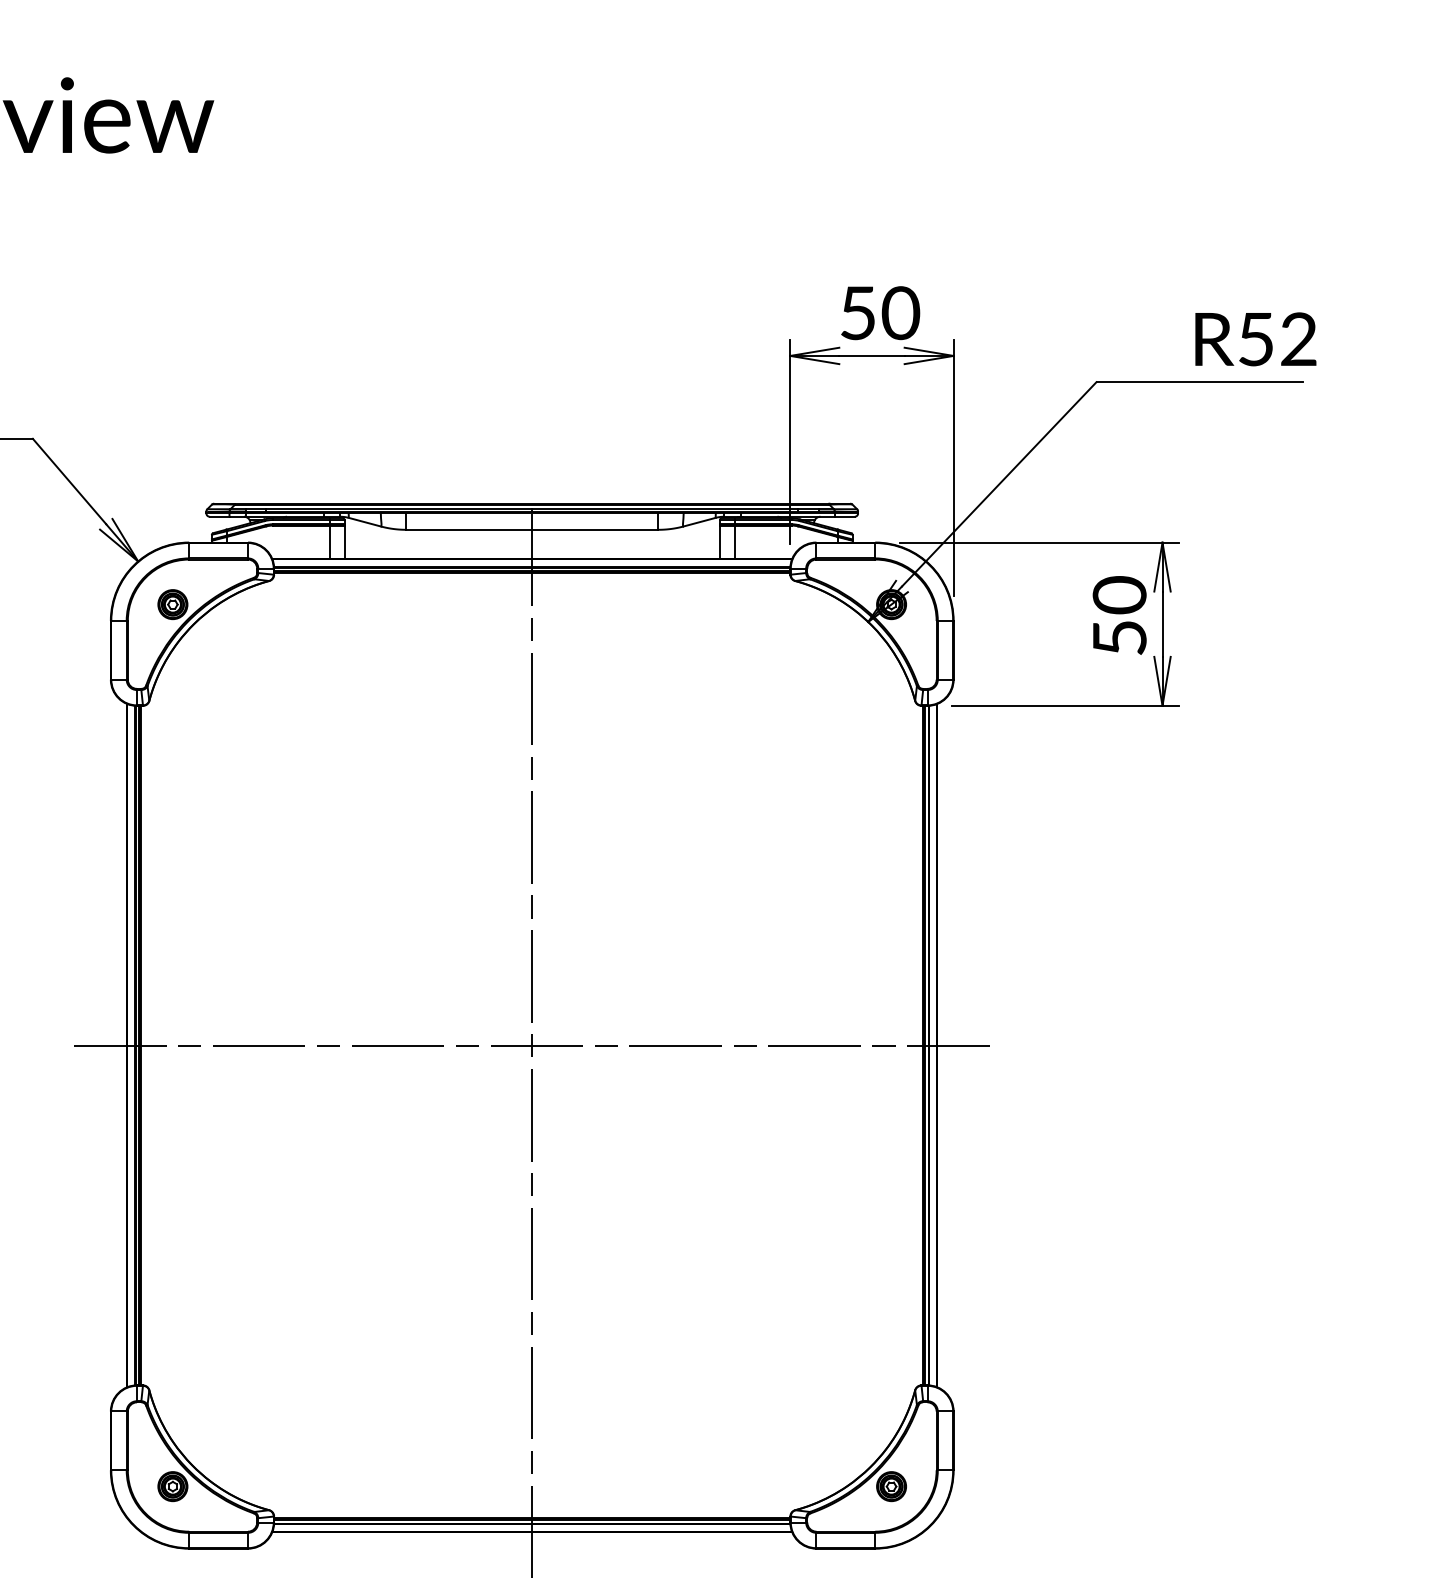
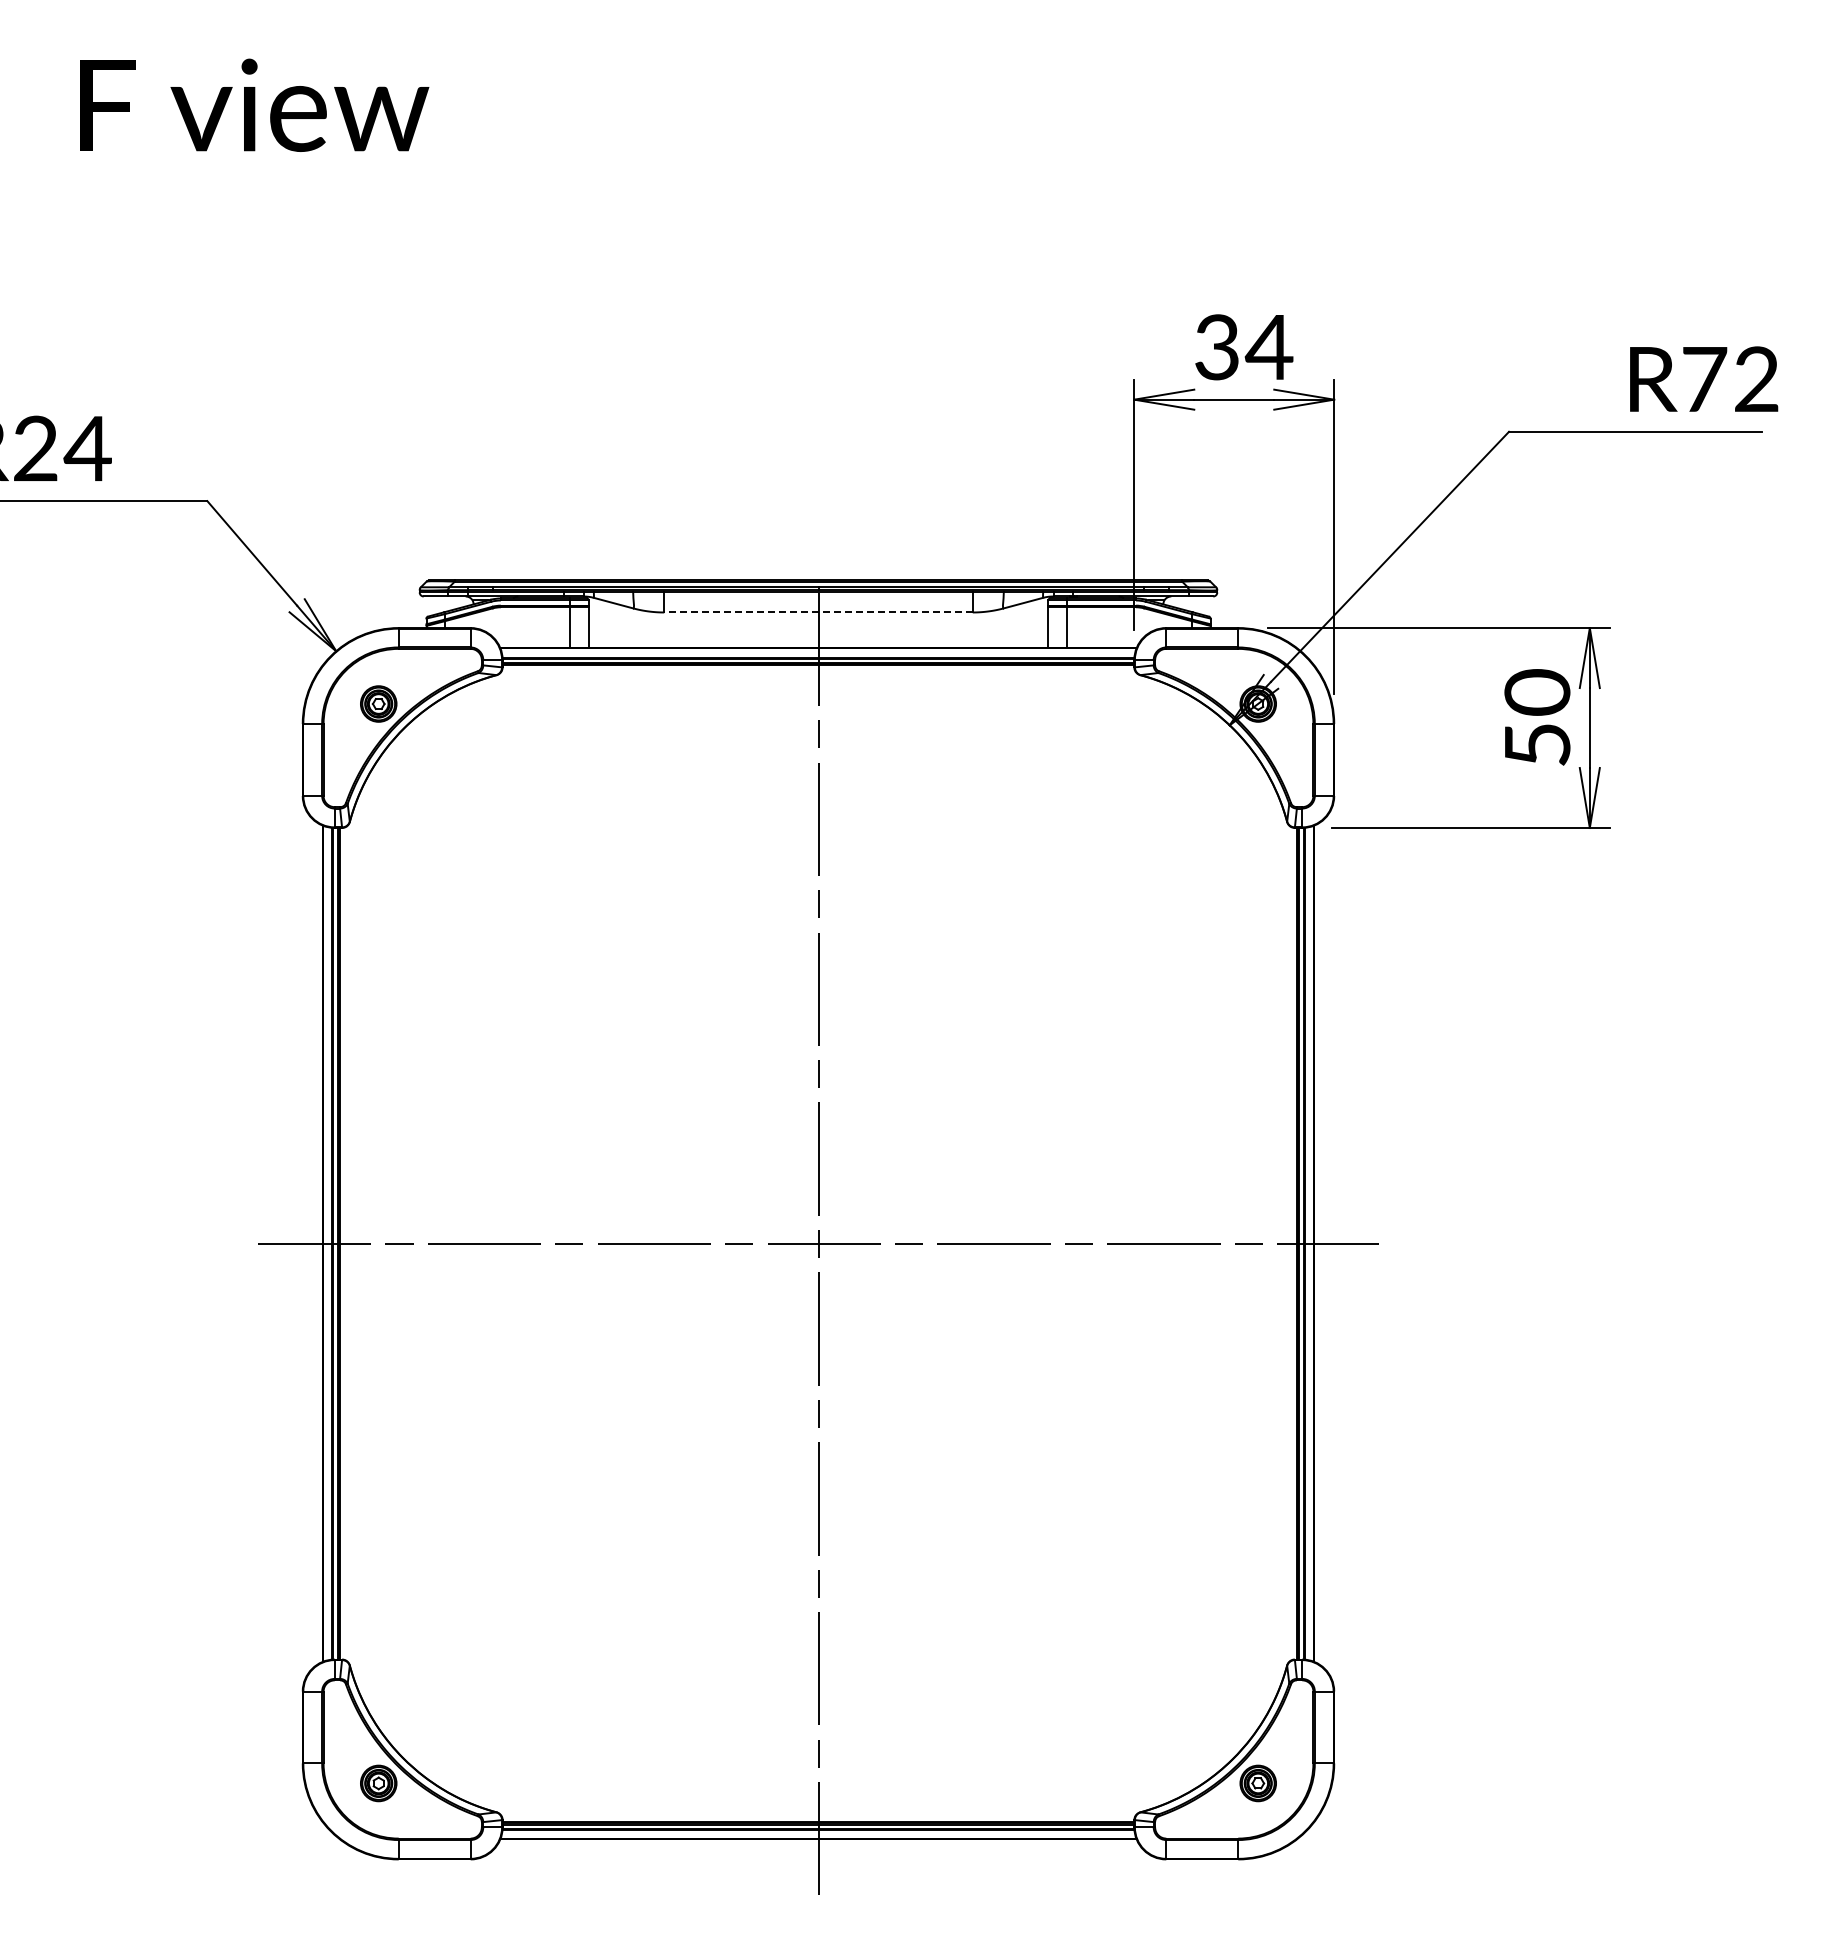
text: (880, 313) -> (1244, 347), 50 -> 34
text: (1257, 339) -> (1705, 379), R52 -> R72
line: (532, 529) -> (818, 612), solid -> dashed

